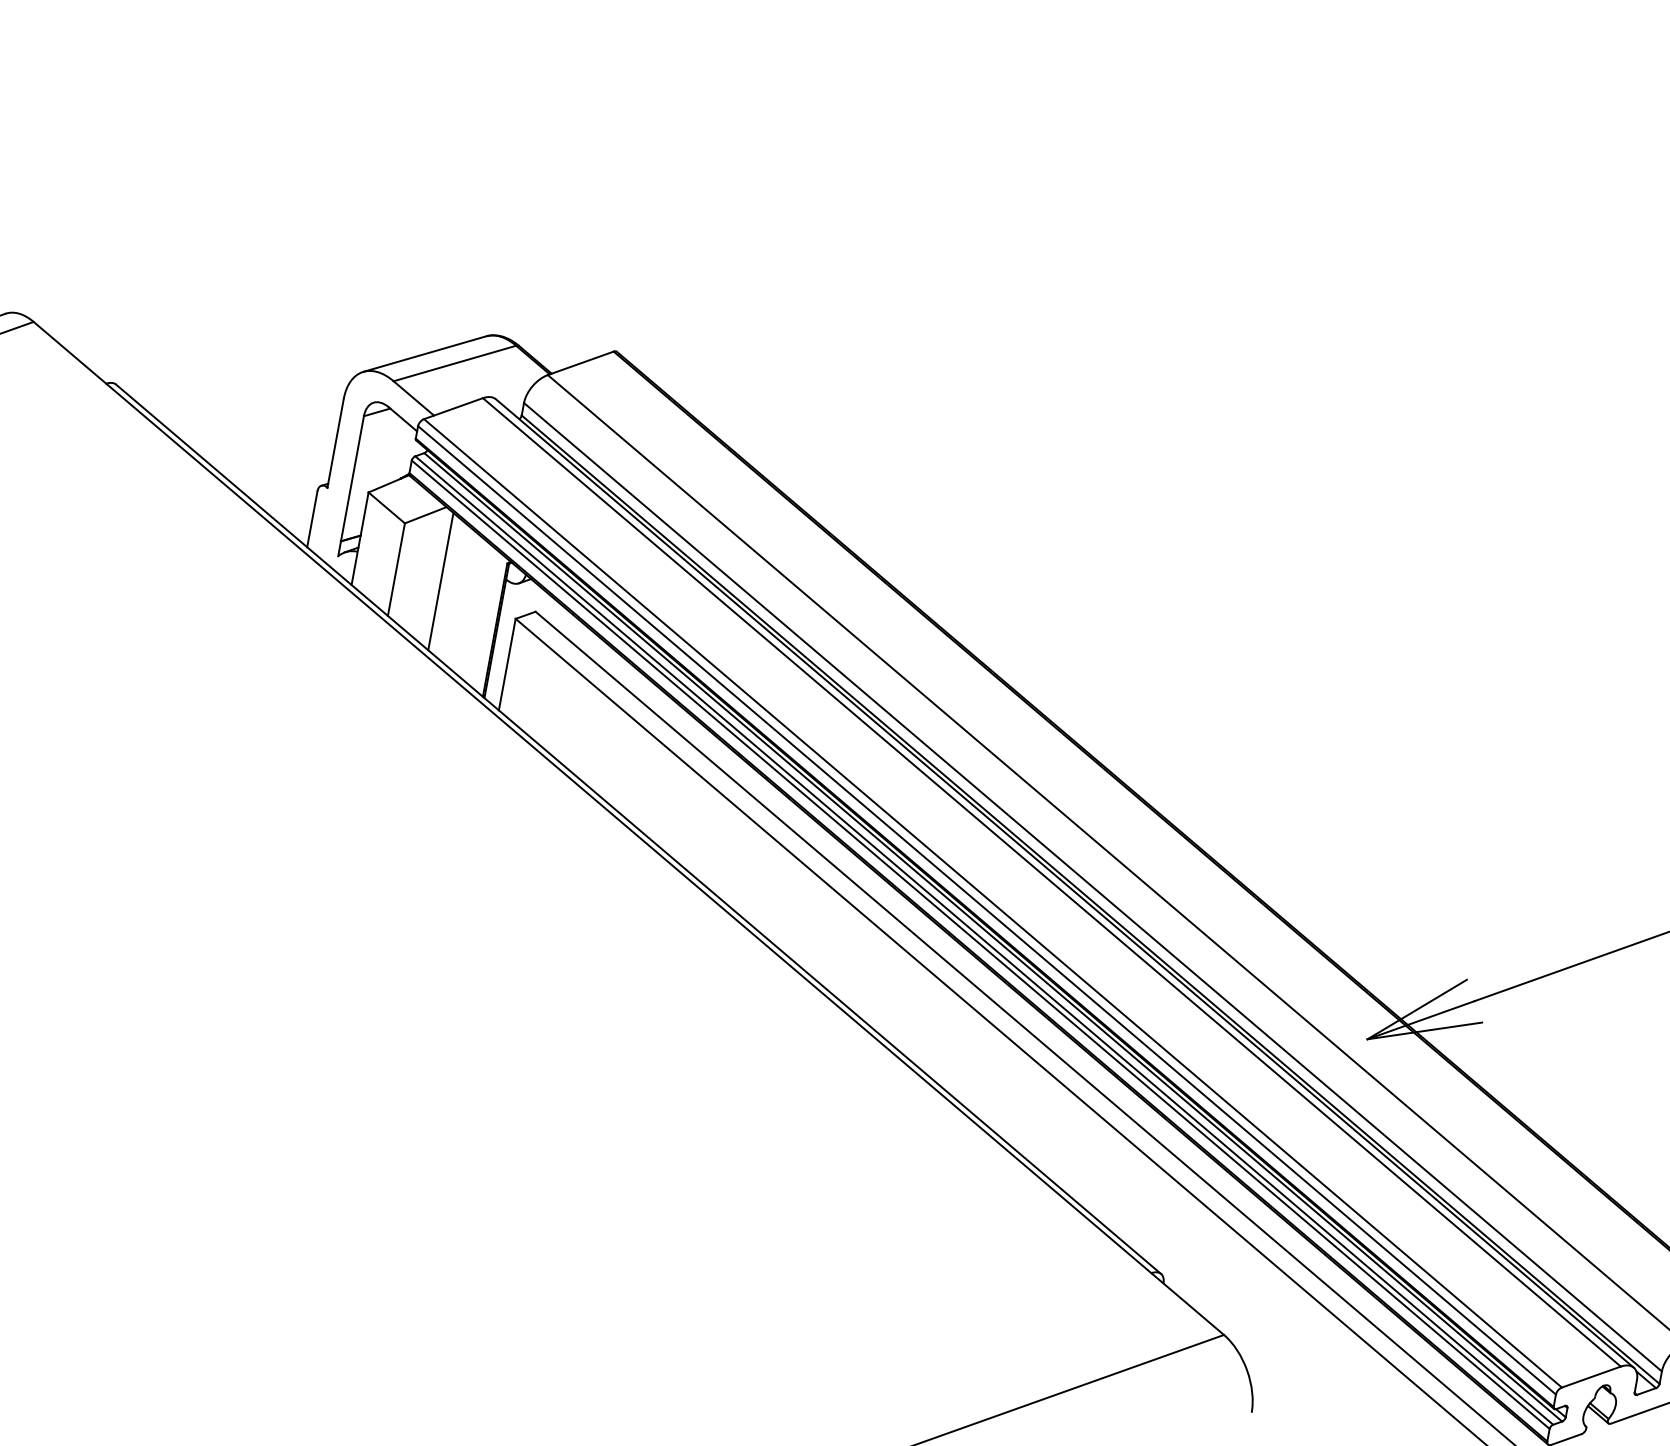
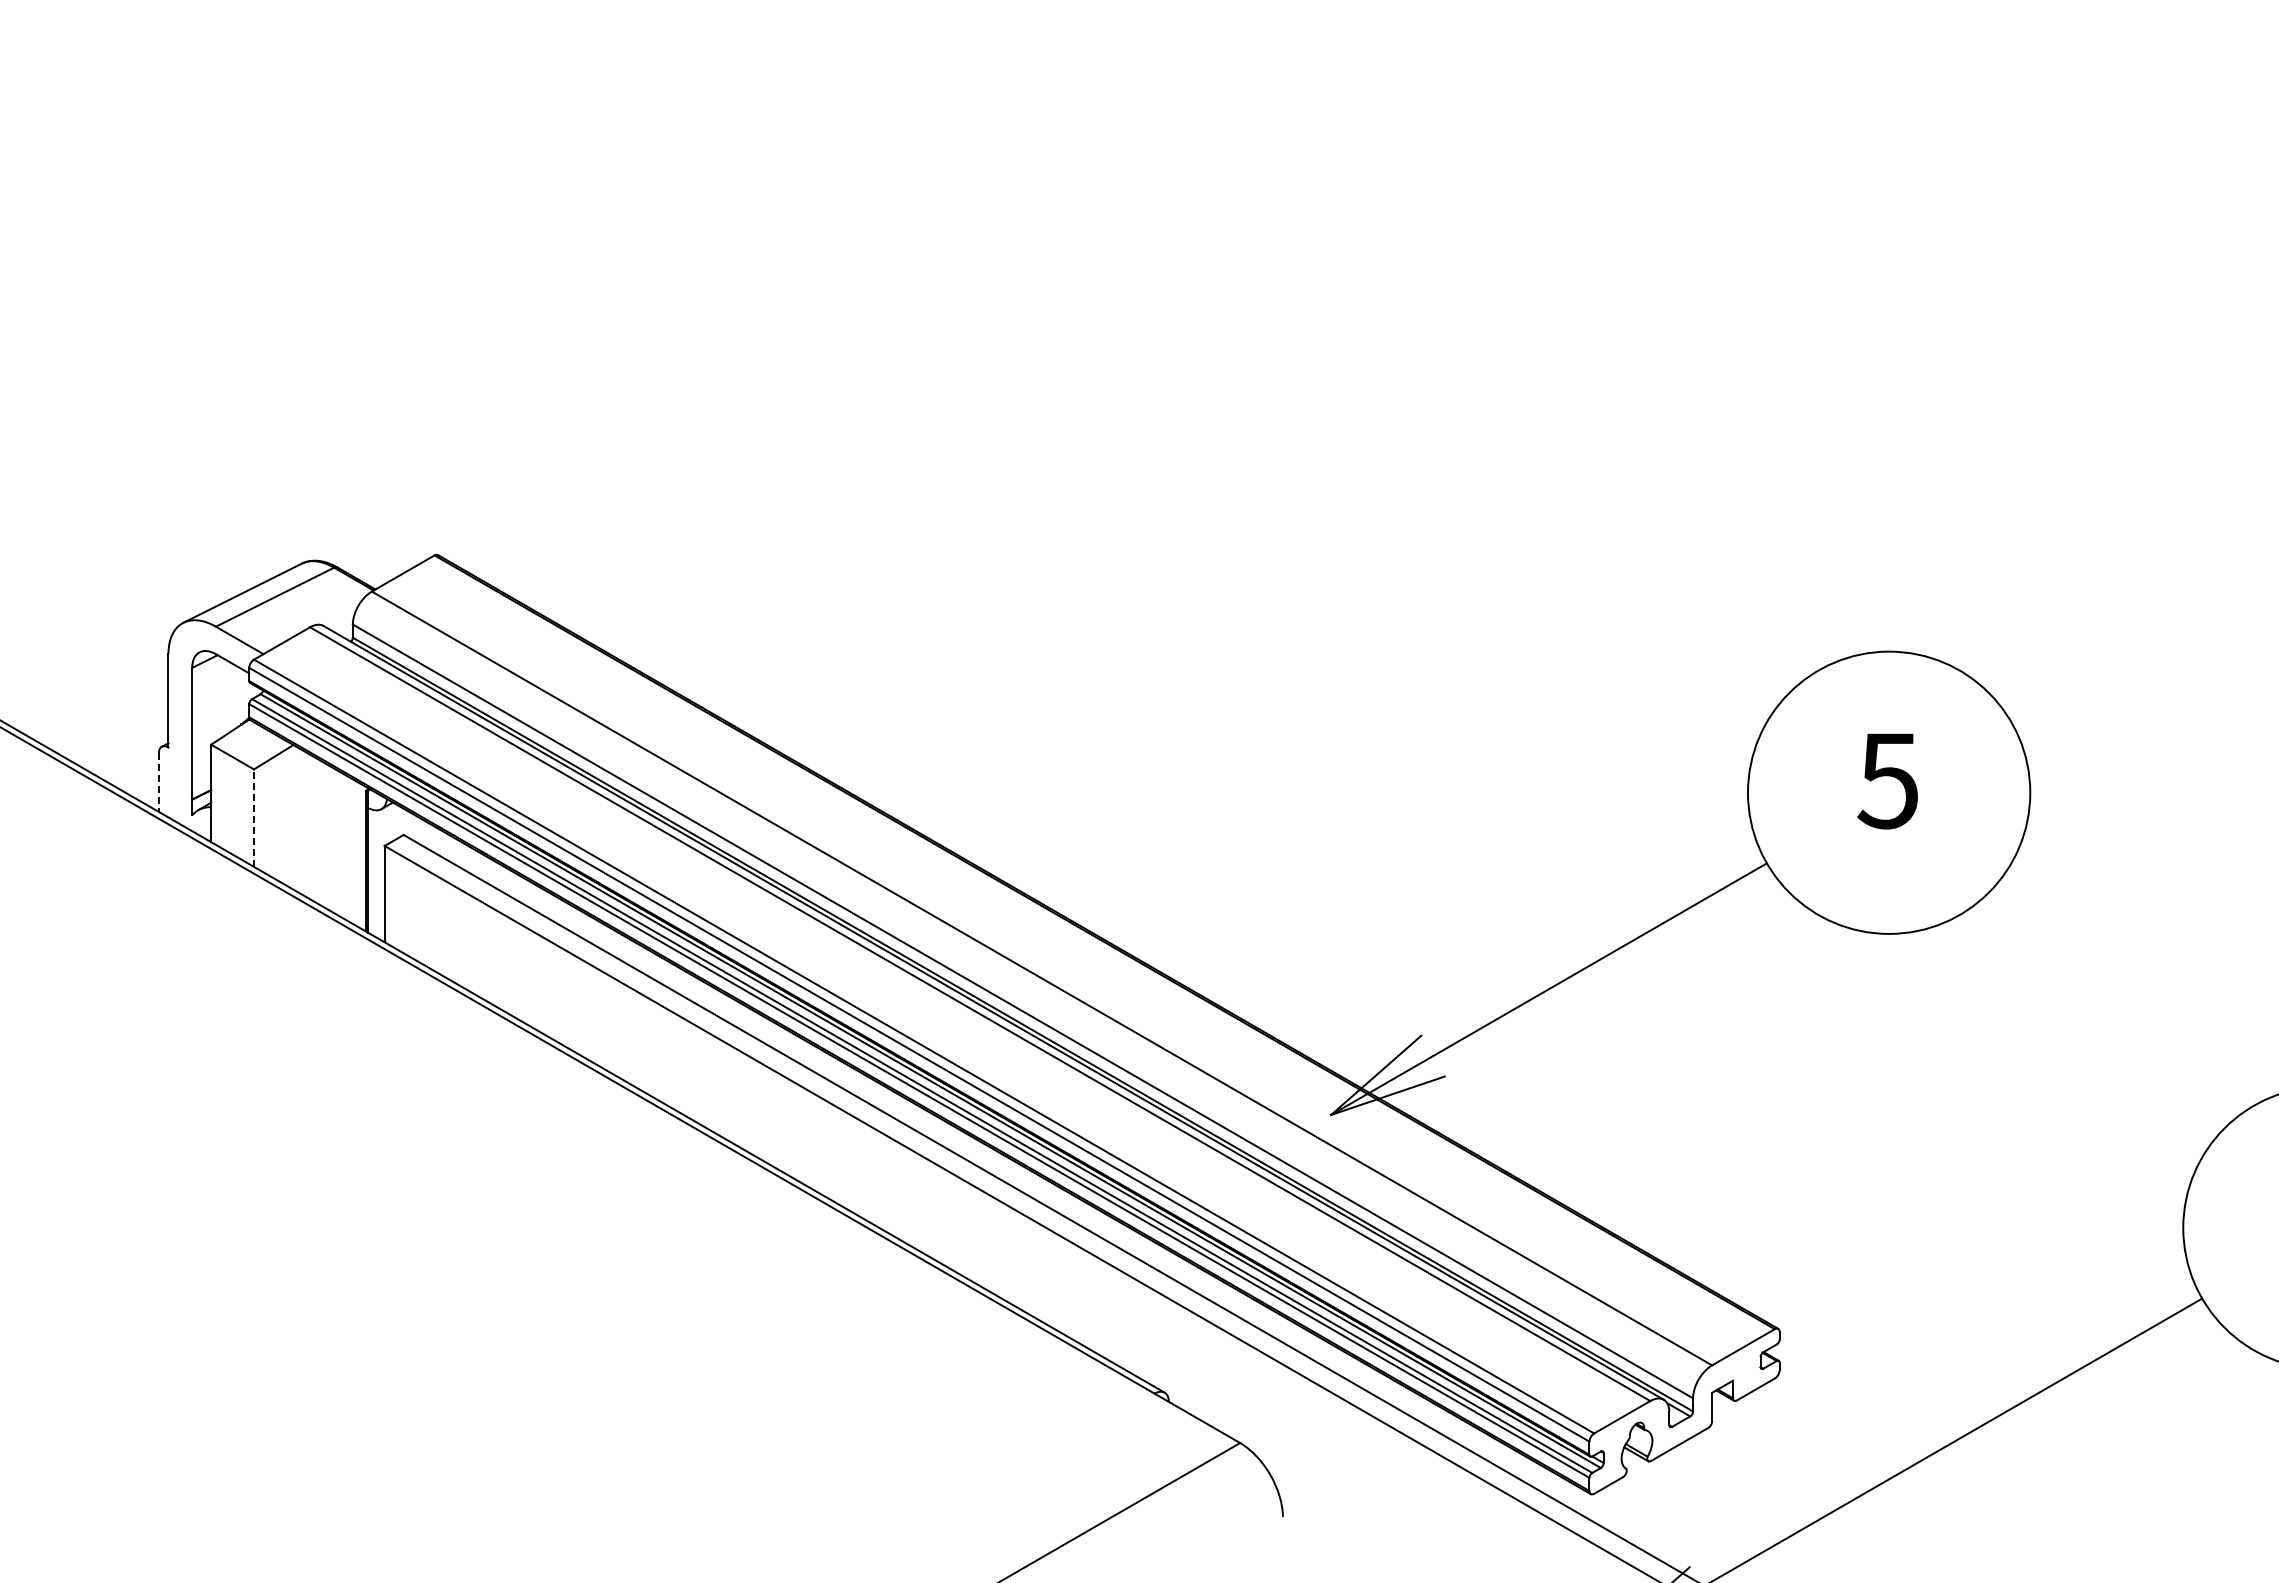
line: (311, 519) -> (158, 782), solid -> dashed
line: (396, 570) -> (254, 818), solid -> dashed
line: (440, 581) -> (301, 821), removed

